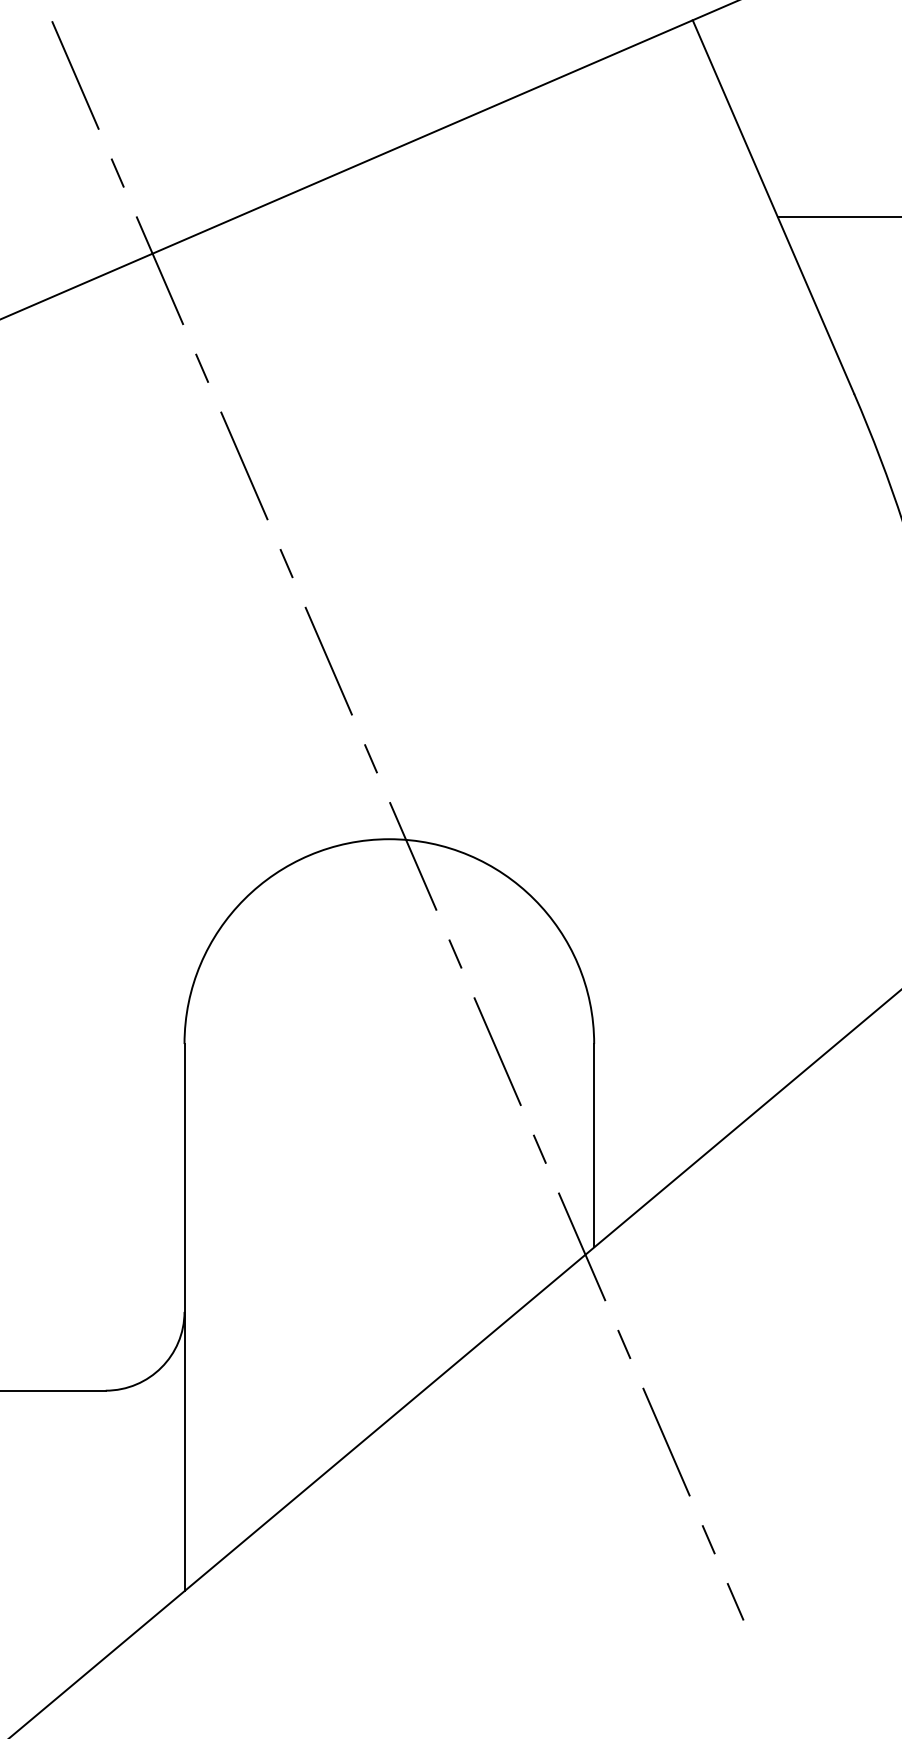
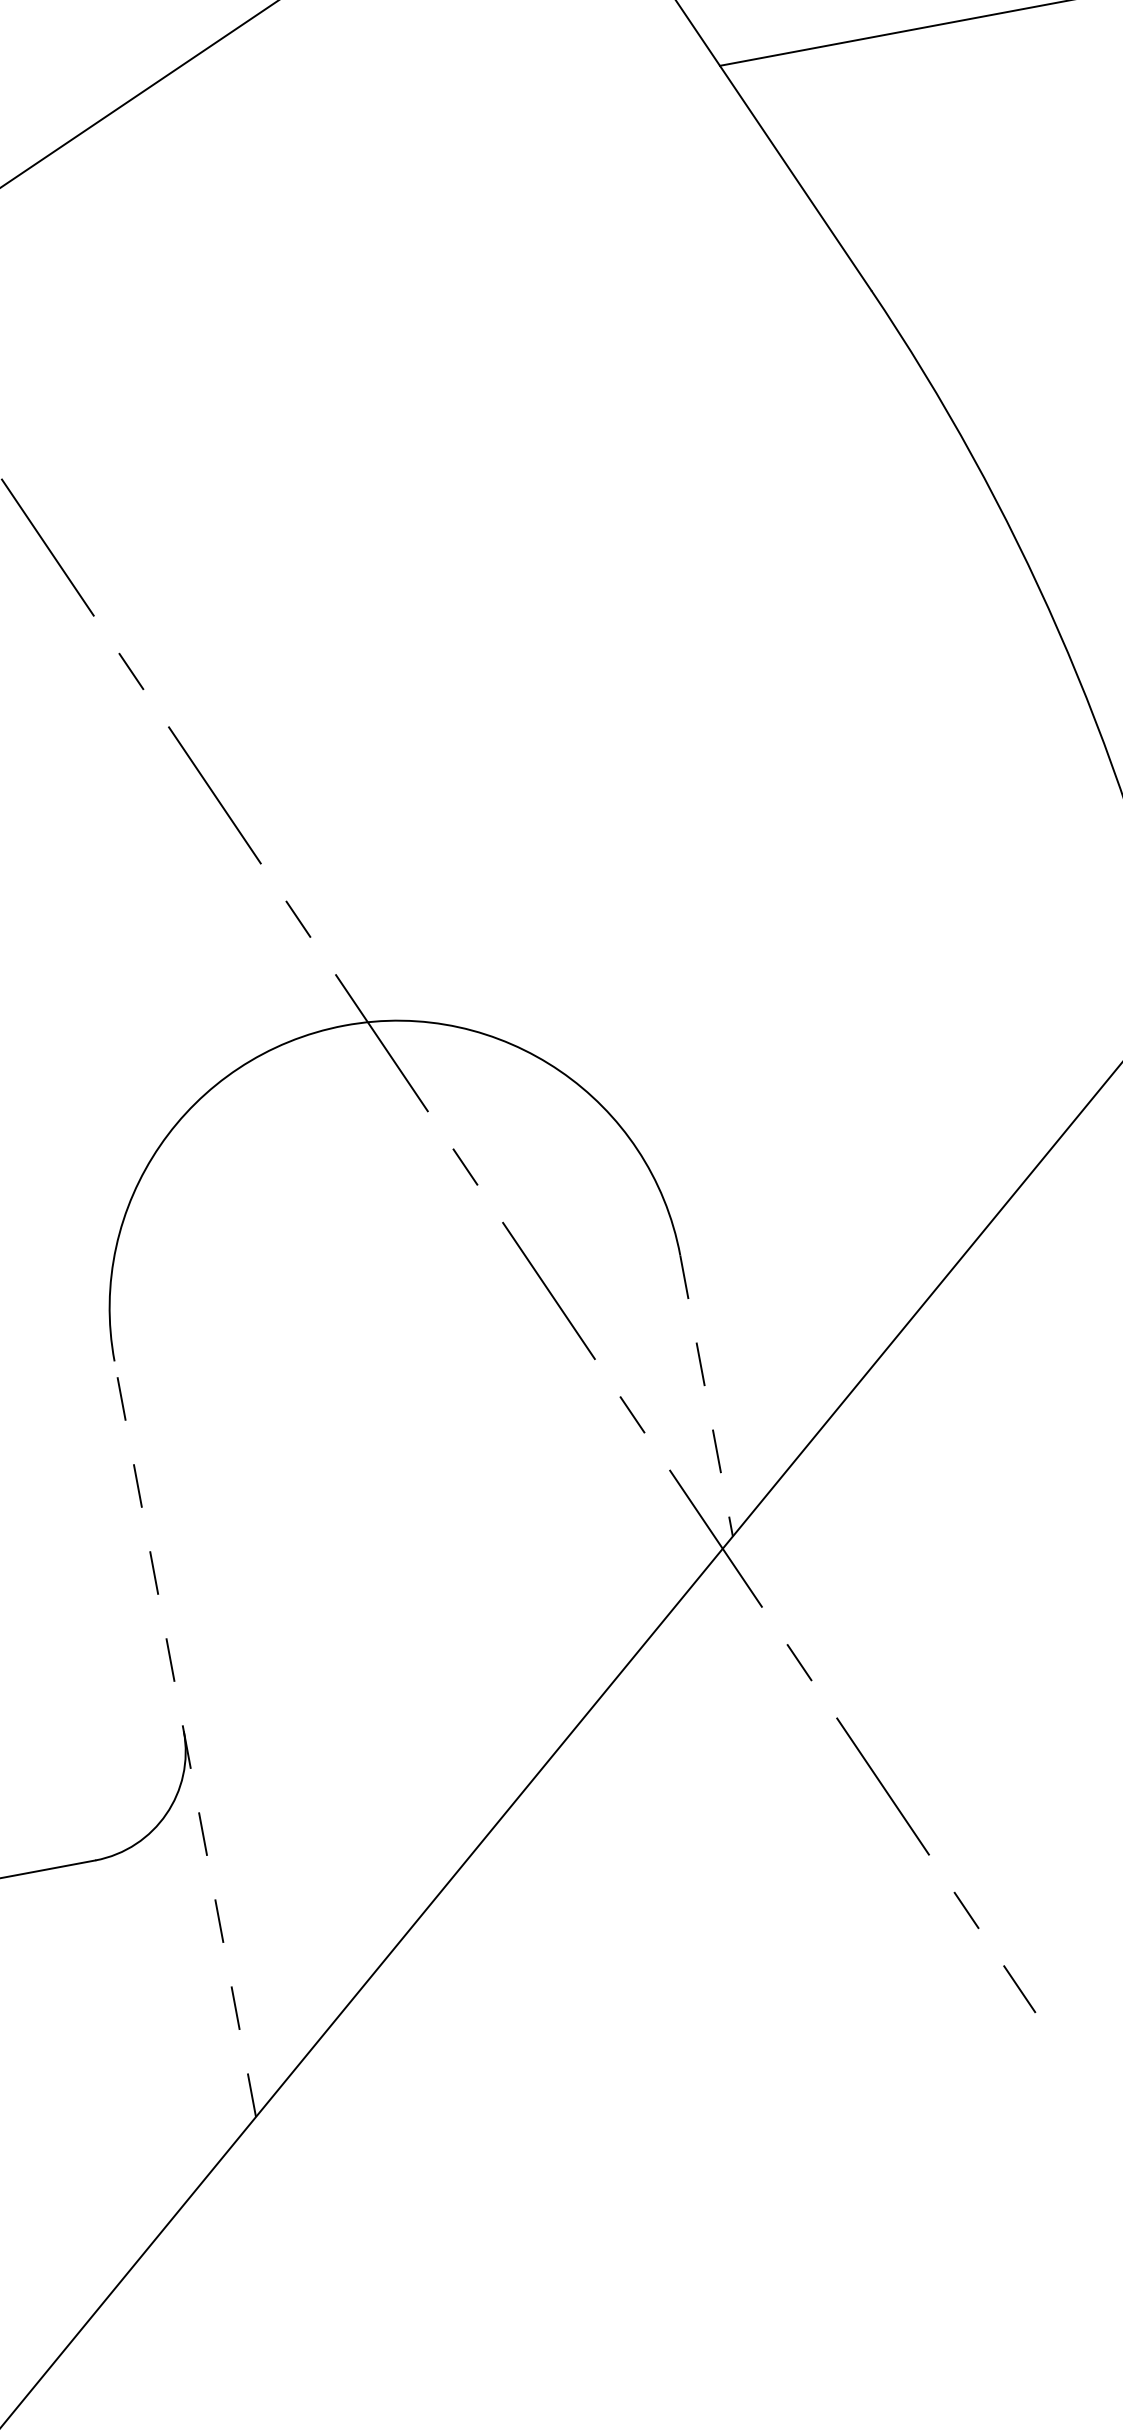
line: (594, 1145) -> (706, 1395), solid -> dashed
line: (184, 1317) -> (185, 1739), solid -> dashed

